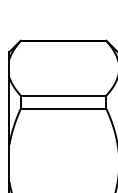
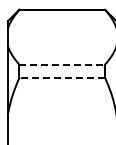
line: (63, 95) -> (62, 64), solid -> dashed
line: (63, 108) -> (62, 77), solid -> dashed

